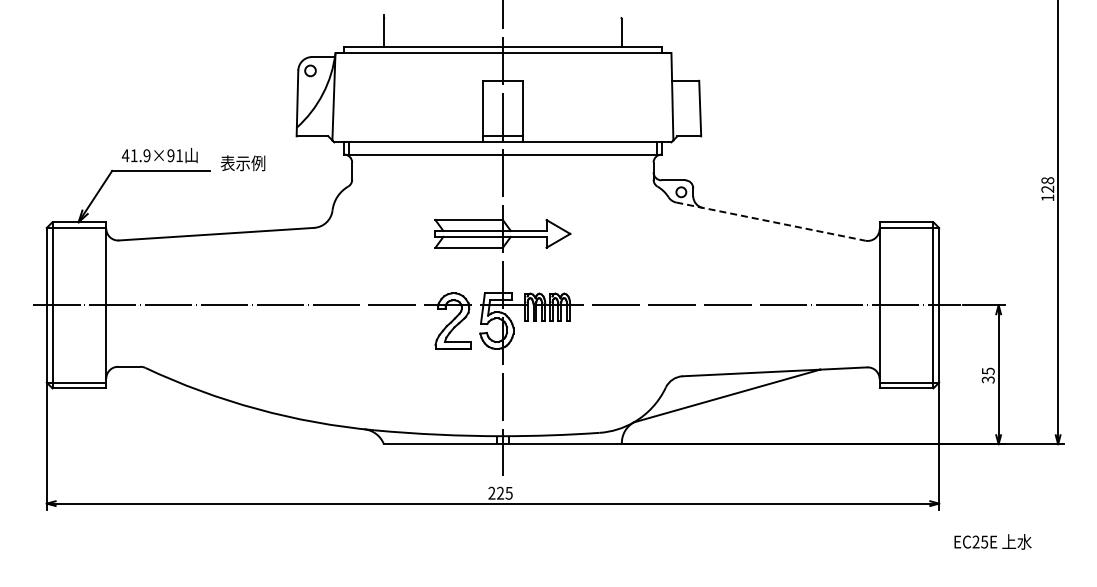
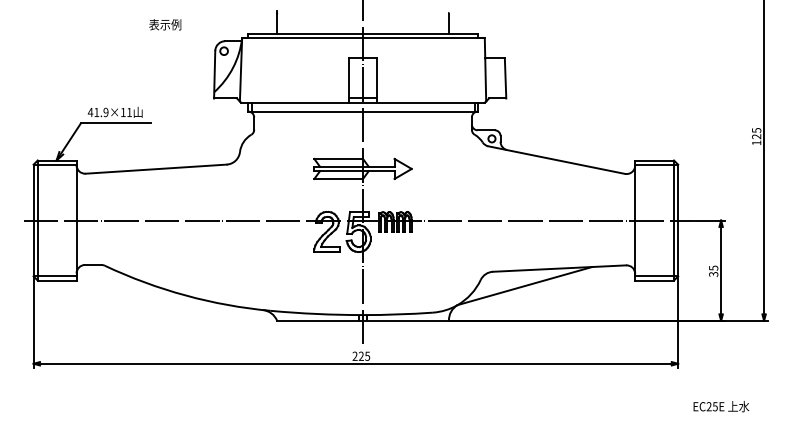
text: (170, 155) -> (122, 112), 41.9×91 -> 41.9×11
text: (242, 163) -> (164, 24), moved
text: (1047, 180) -> (756, 130), 128 -> 125
line: (771, 221) -> (557, 159), dashed -> solid
text: (992, 541) -> (721, 406), moved

